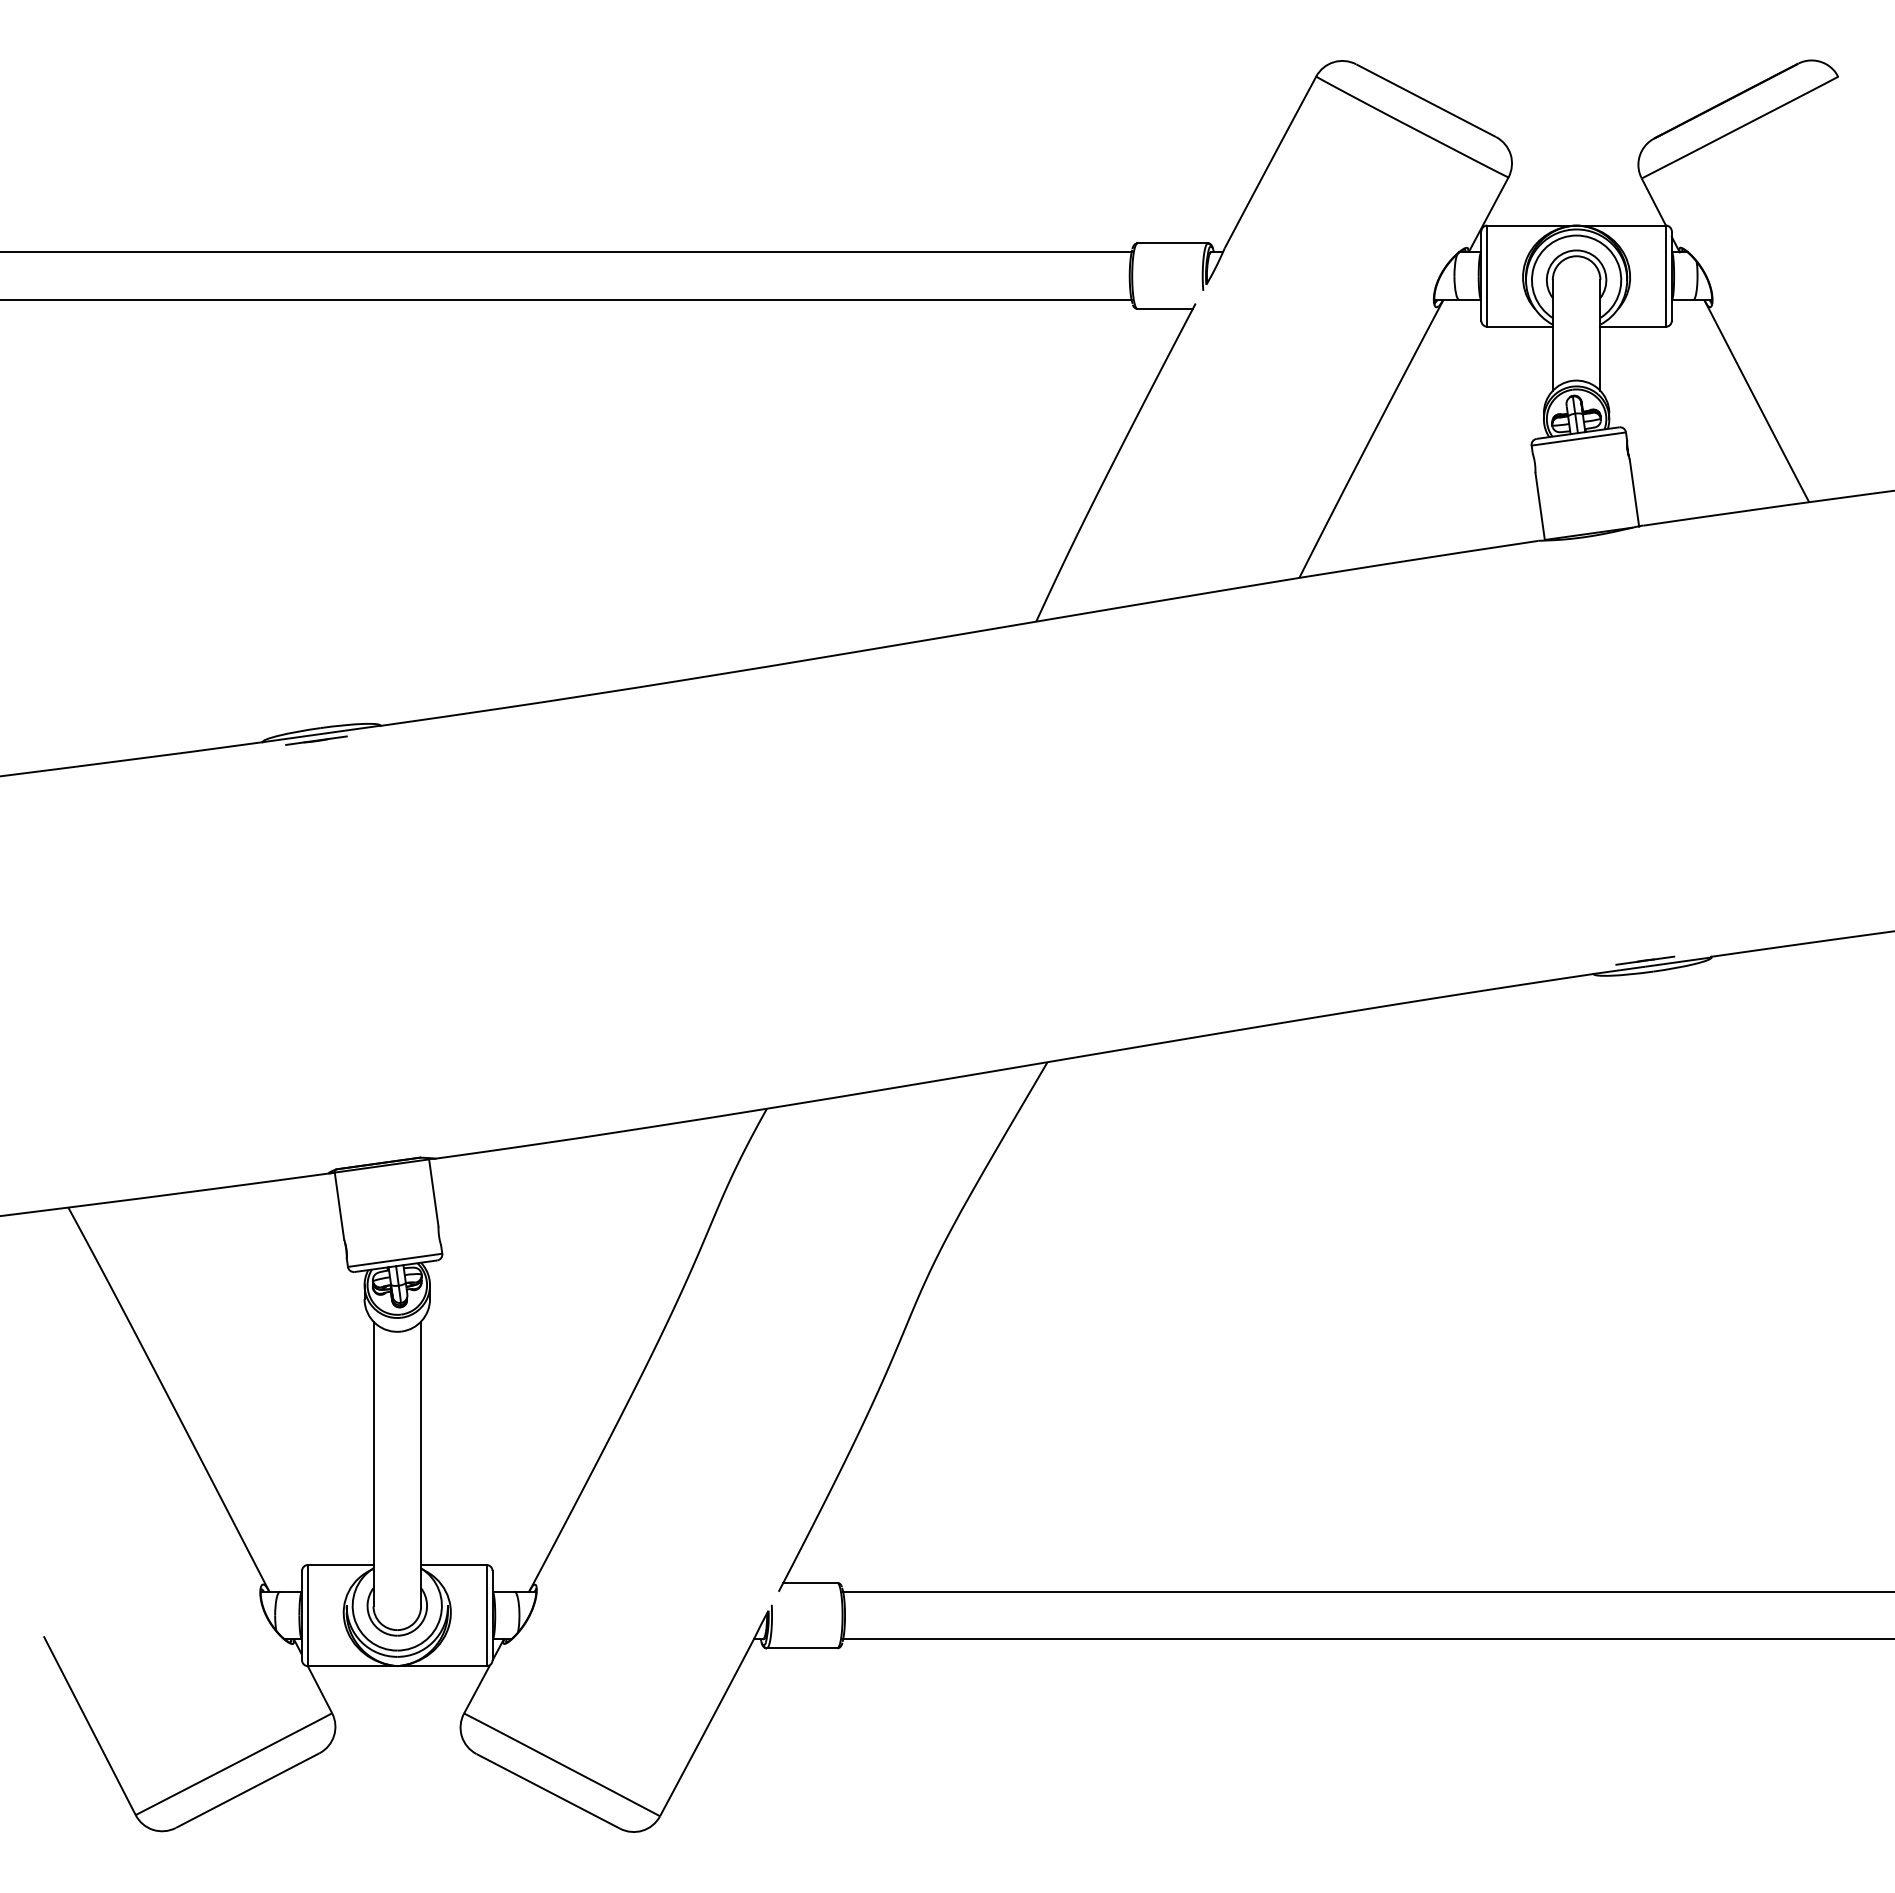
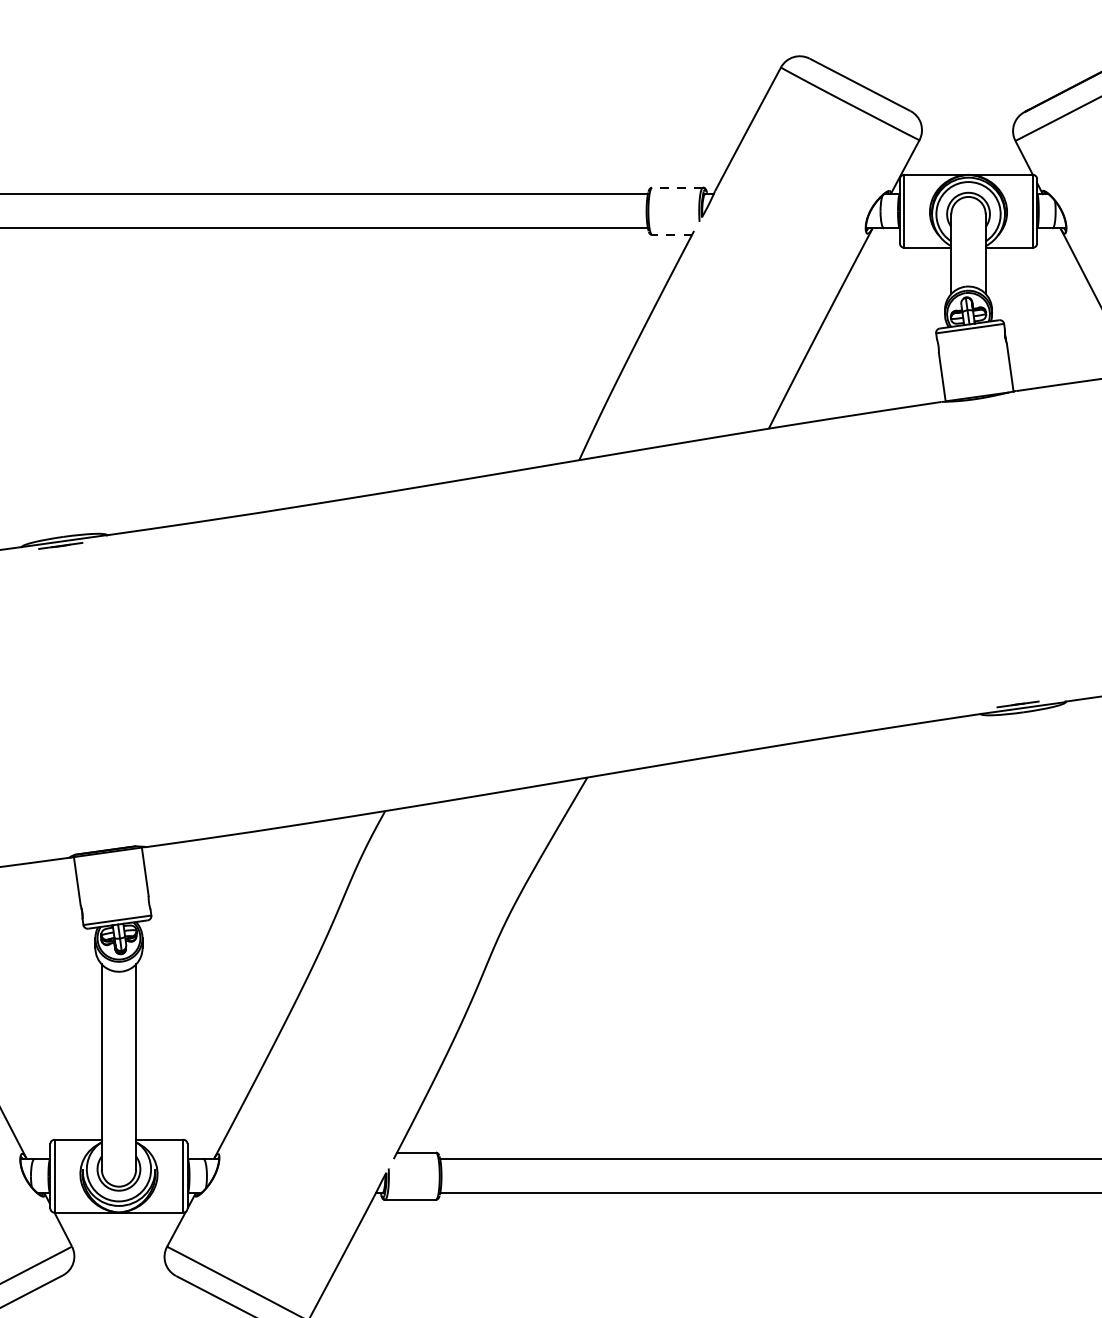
line: (1172, 243) -> (677, 187), solid -> dashed
line: (1165, 308) -> (672, 234), solid -> dashed

